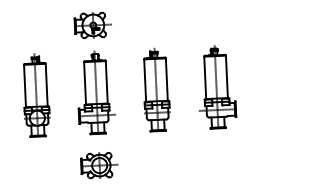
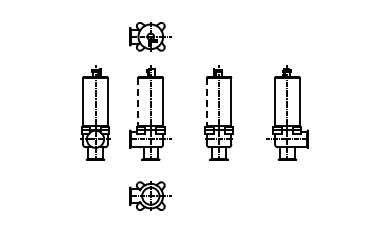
line: (144, 80) -> (206, 102), solid -> dashed
line: (85, 83) -> (138, 102), solid -> dashed
part: (36, 94) -> (95, 112), moved

